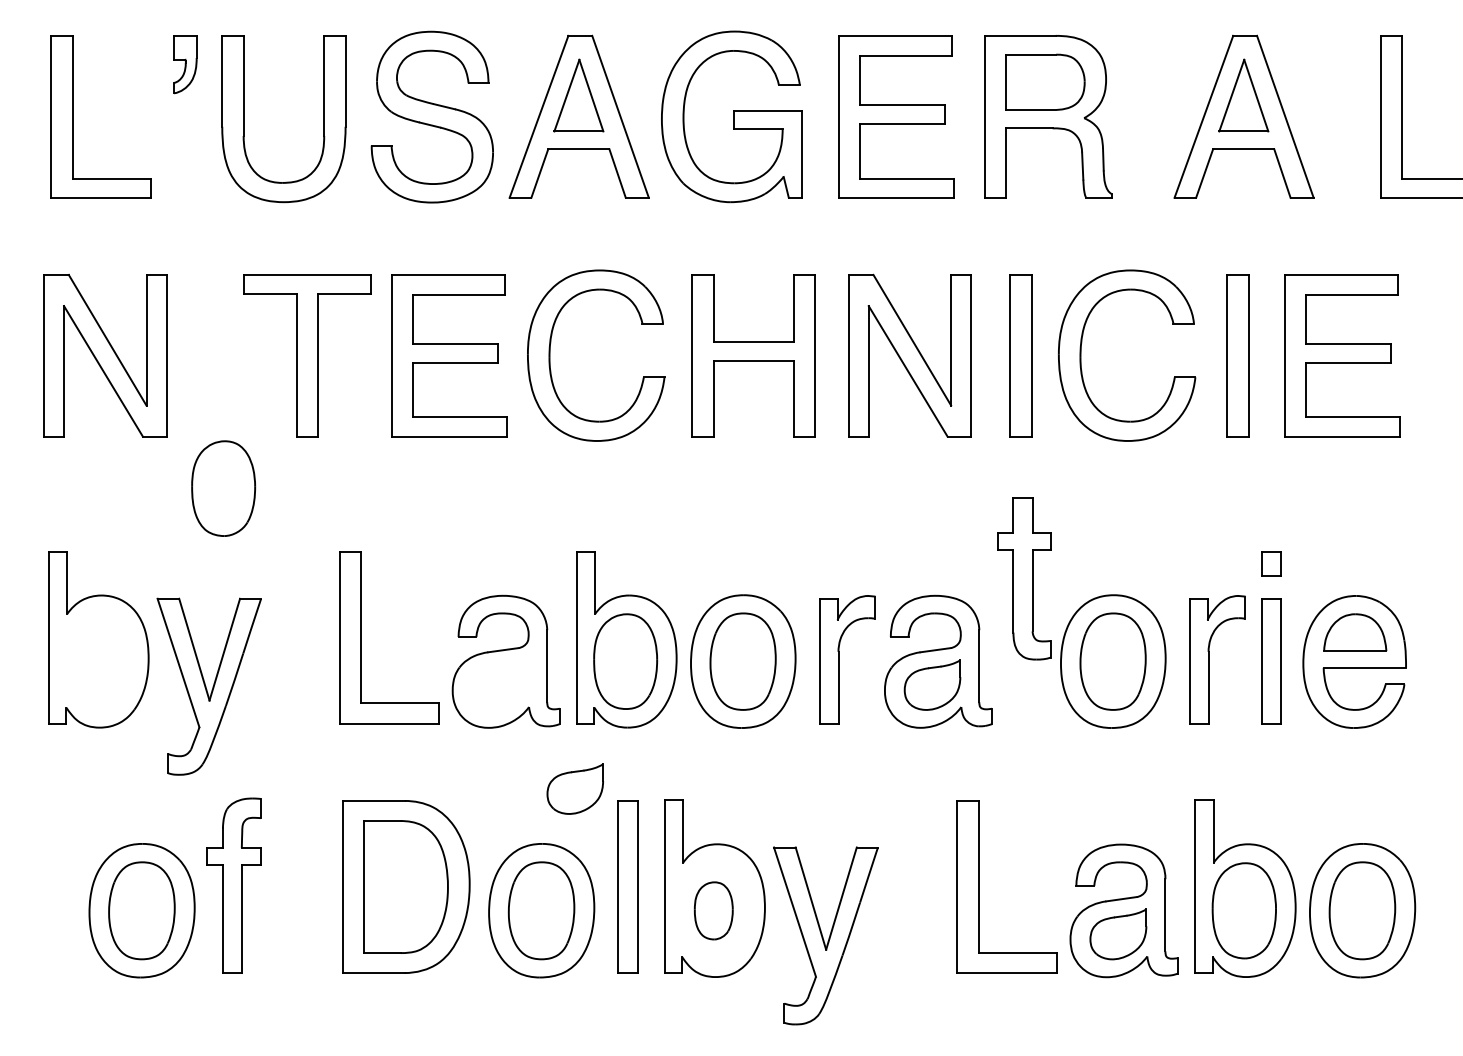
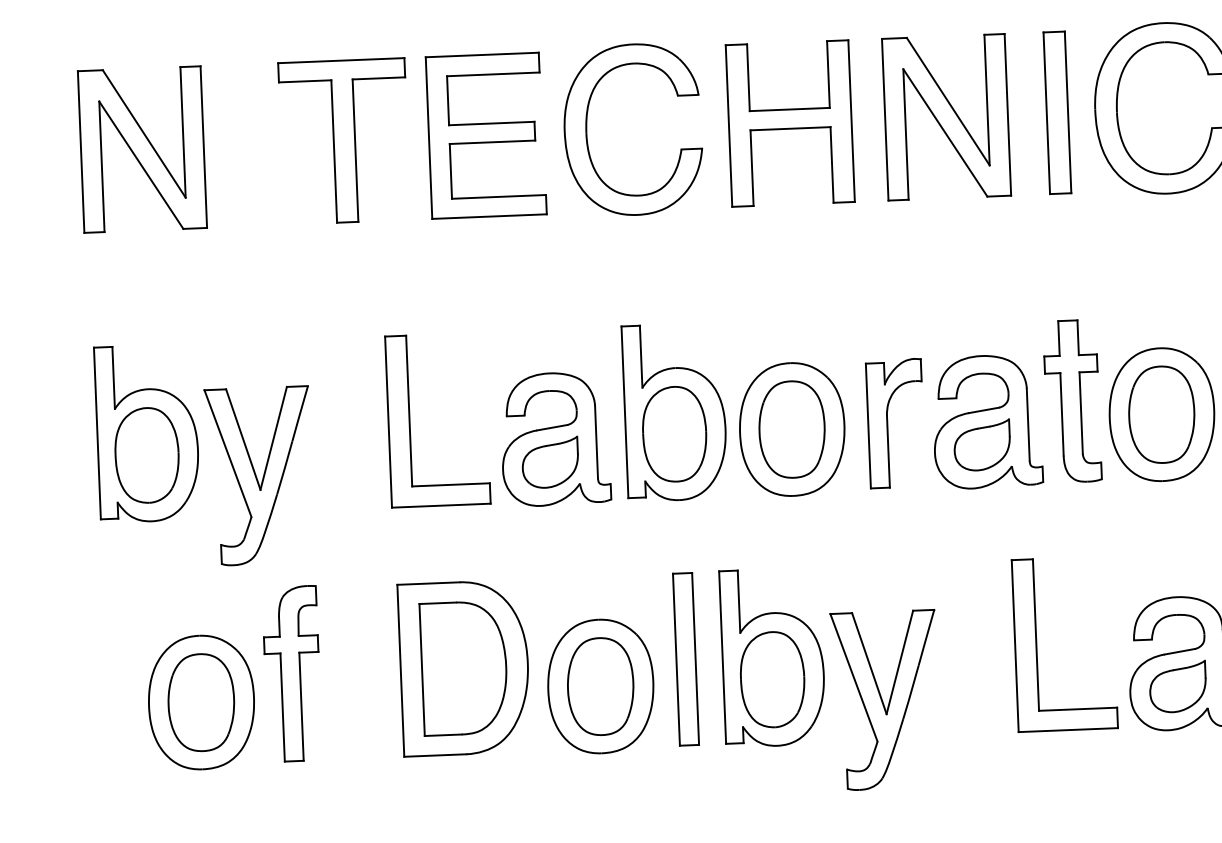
part: (223, 488) -> (146, 455), moved
part: (1024, 578) -> (1072, 401), moved
part: (574, 788) -> (549, 462), moved
part: (713, 910) -> (772, 679), size x1.67

